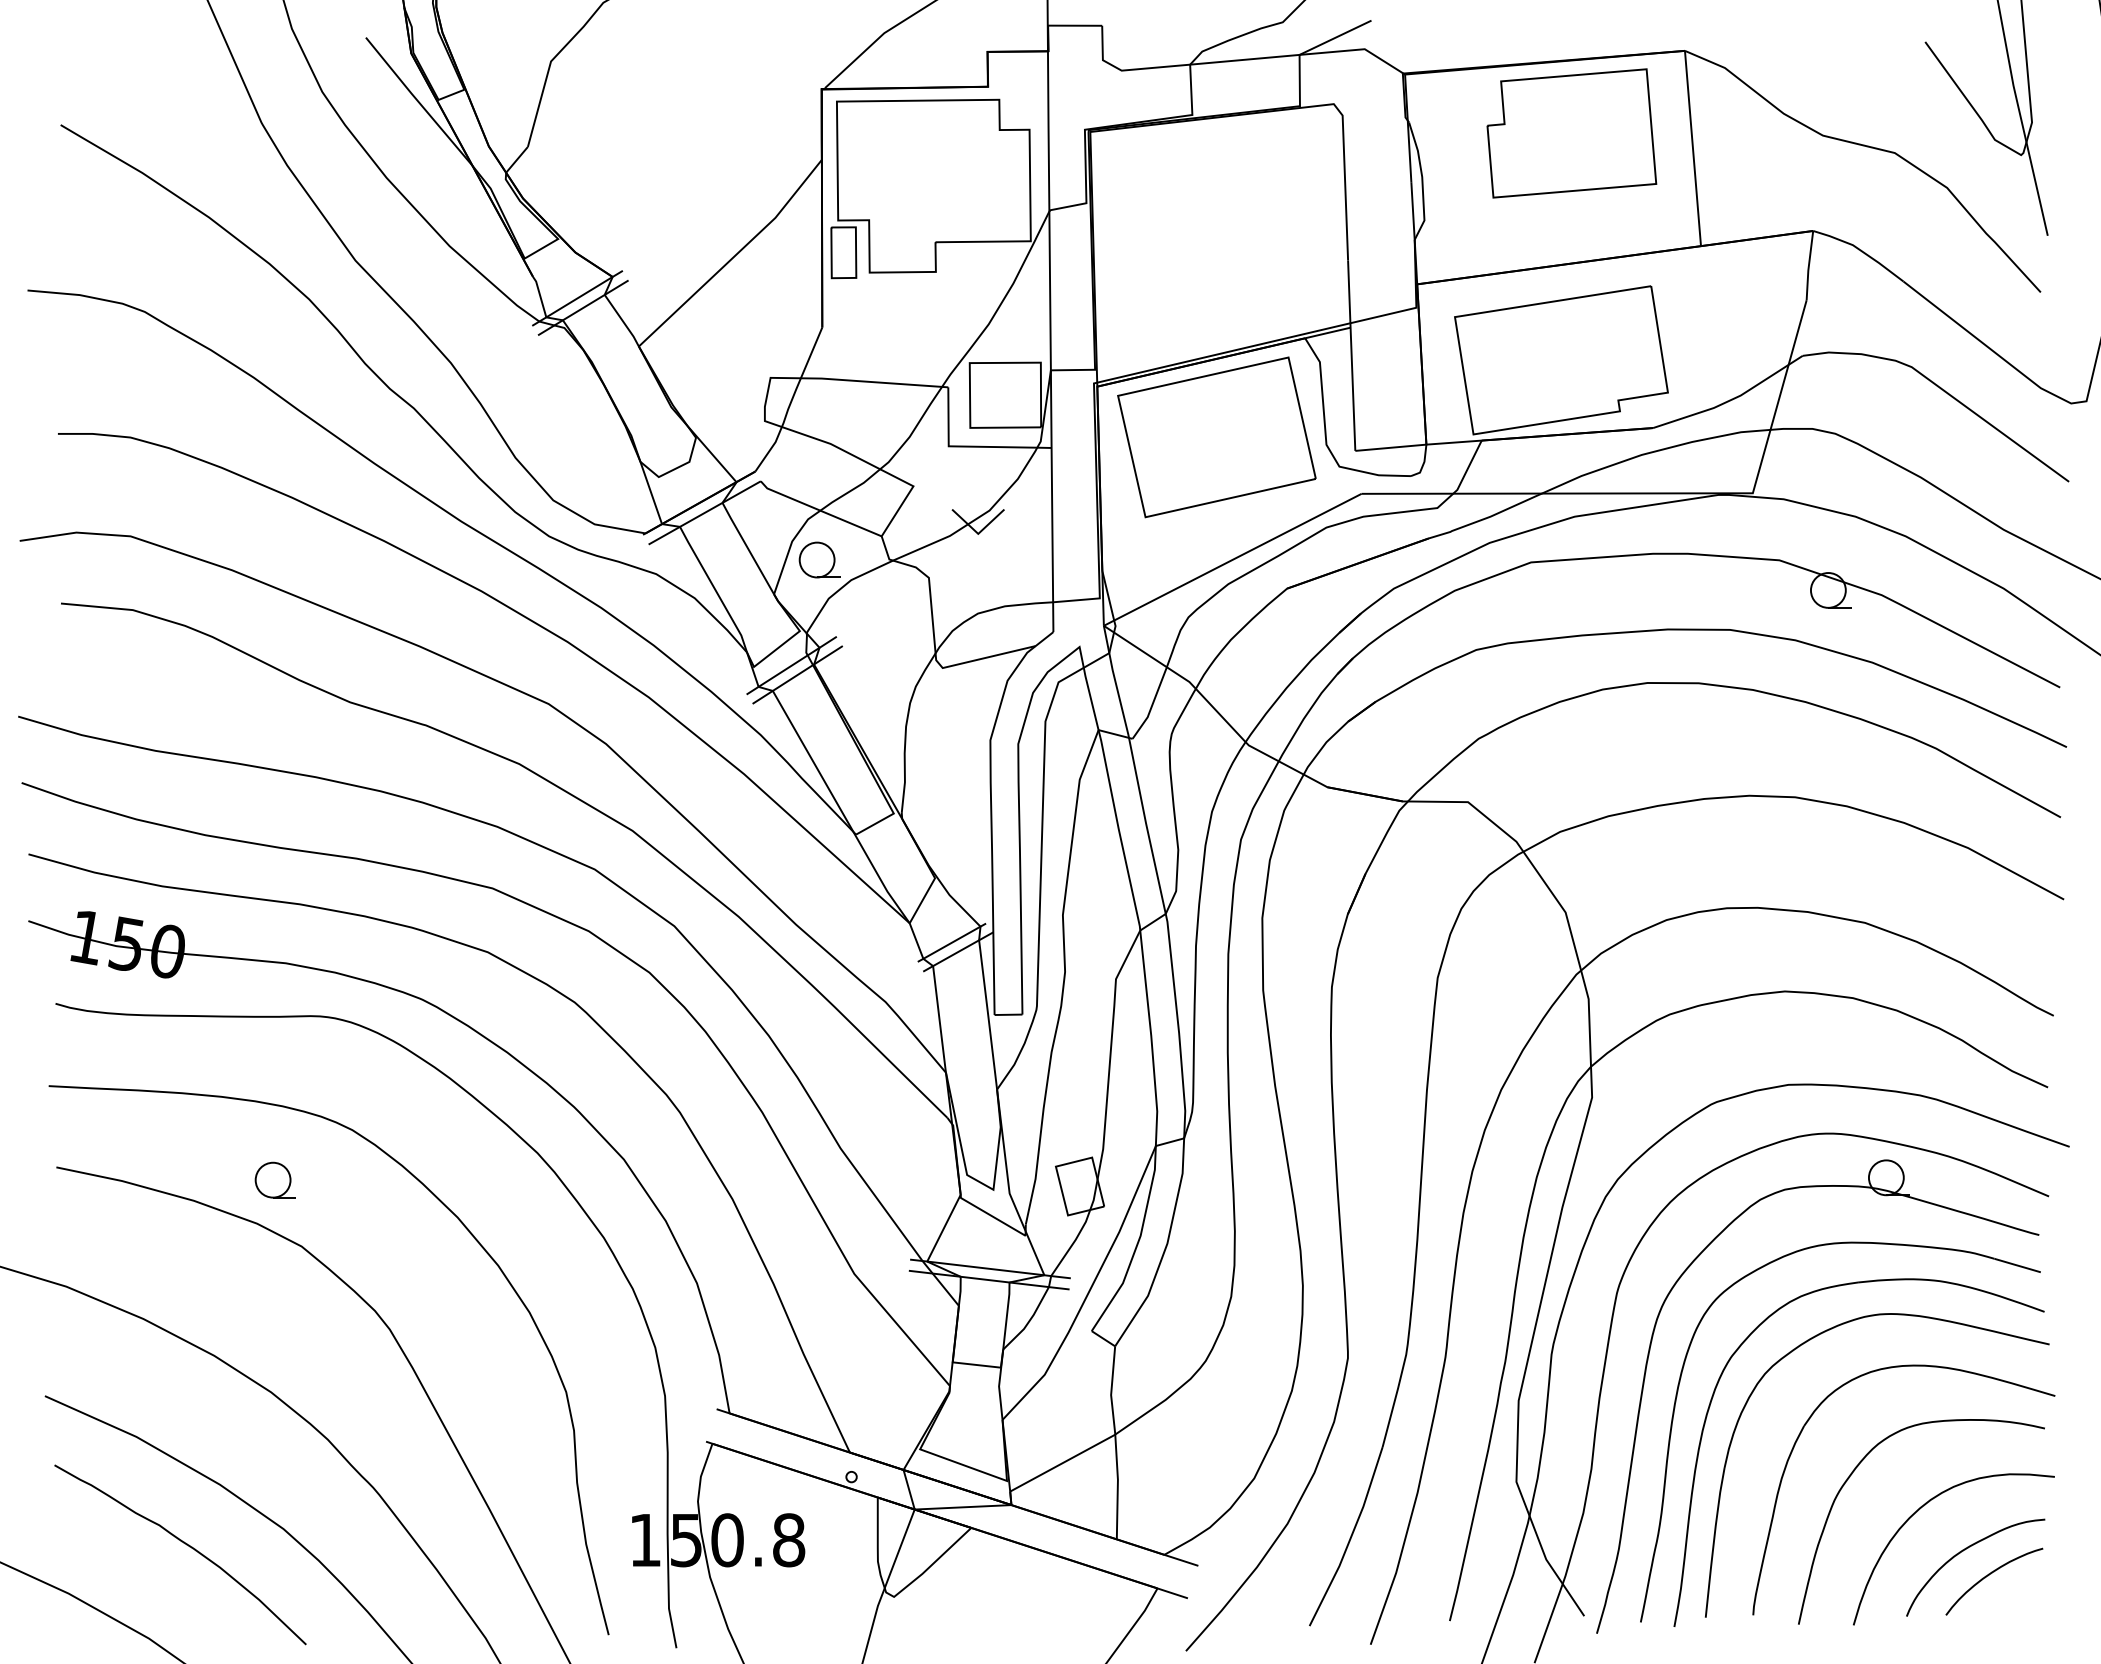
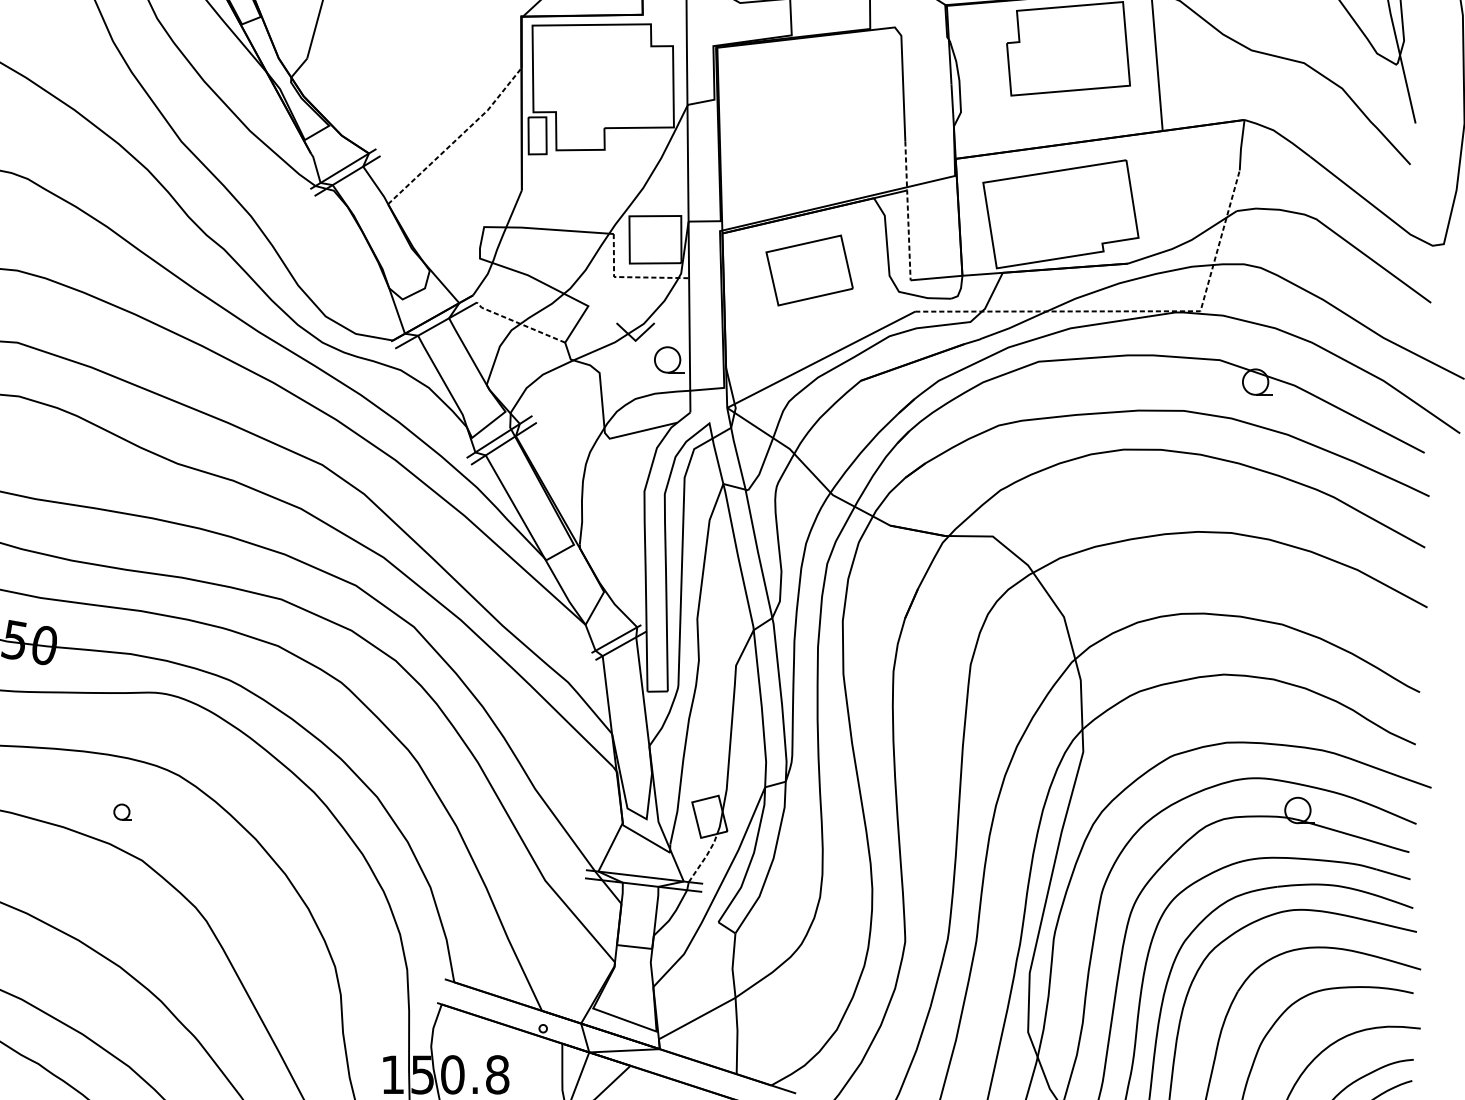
line: (734, 256) -> (457, 138), solid -> dashed
line: (1351, 355) -> (907, 210), solid -> dashed
part: (1216, 437) -> (809, 270), size x0.6
line: (971, 446) -> (630, 277), solid -> dashed
line: (1658, 493) -> (1131, 311), solid -> dashed
line: (819, 510) -> (519, 323), solid -> dashed
part: (819, 559) -> (669, 359), moved
part: (274, 1179) -> (122, 811), size x0.6
line: (1073, 1243) -> (705, 858), solid -> dashed

